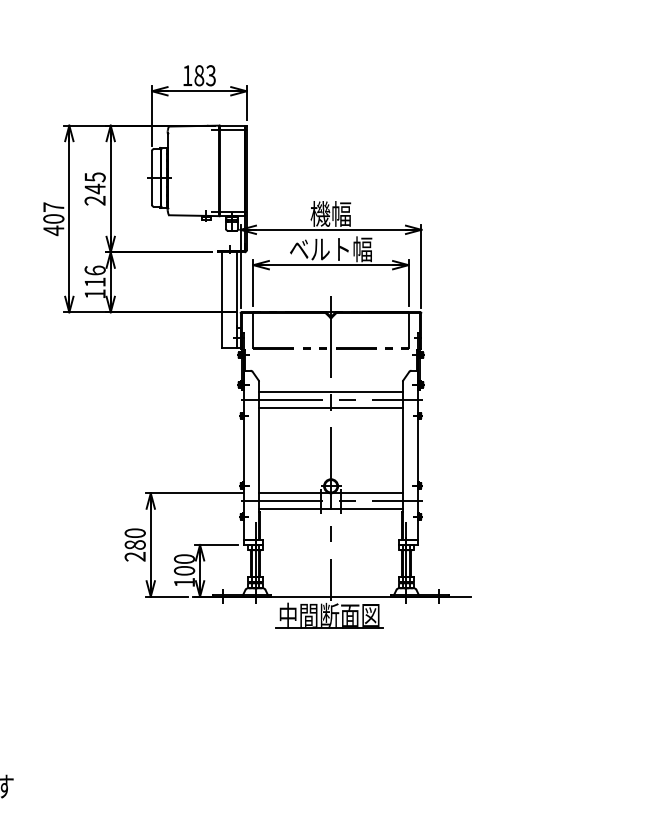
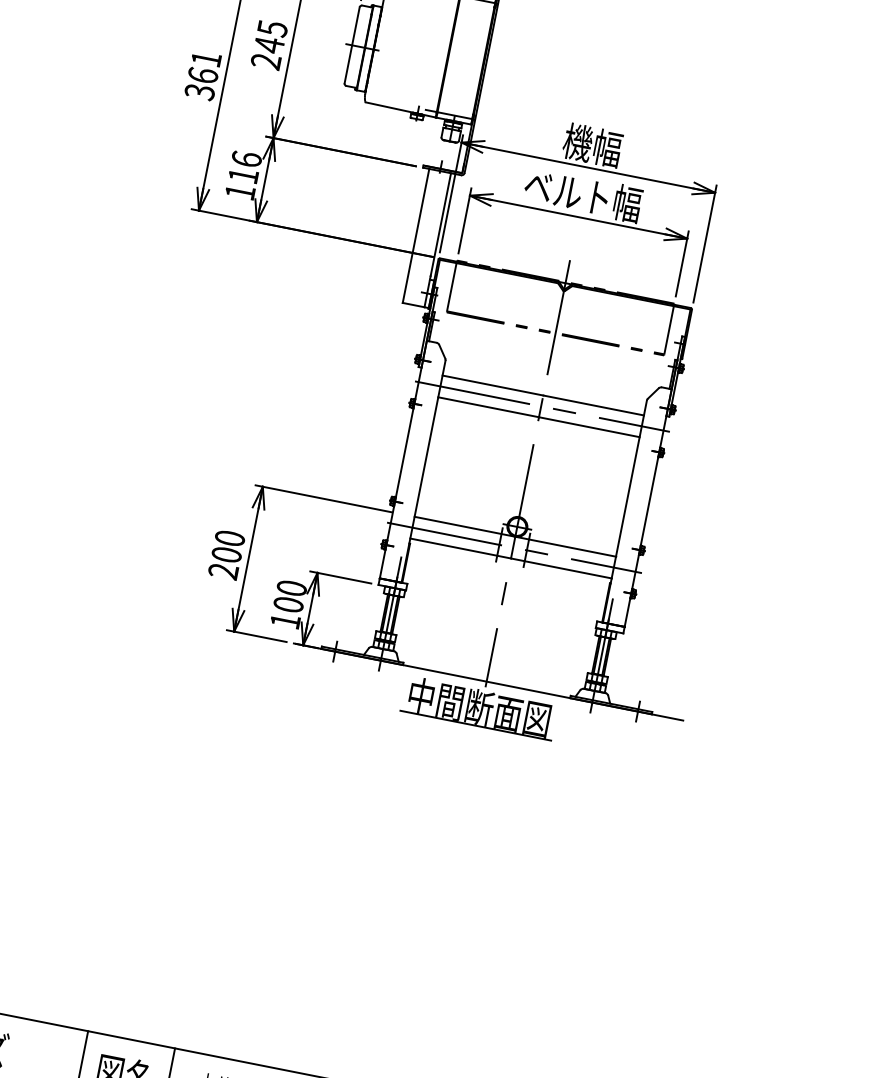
text: (53, 219) -> (202, 76), 407 -> 361
text: (135, 544) -> (227, 554), 280 -> 200

